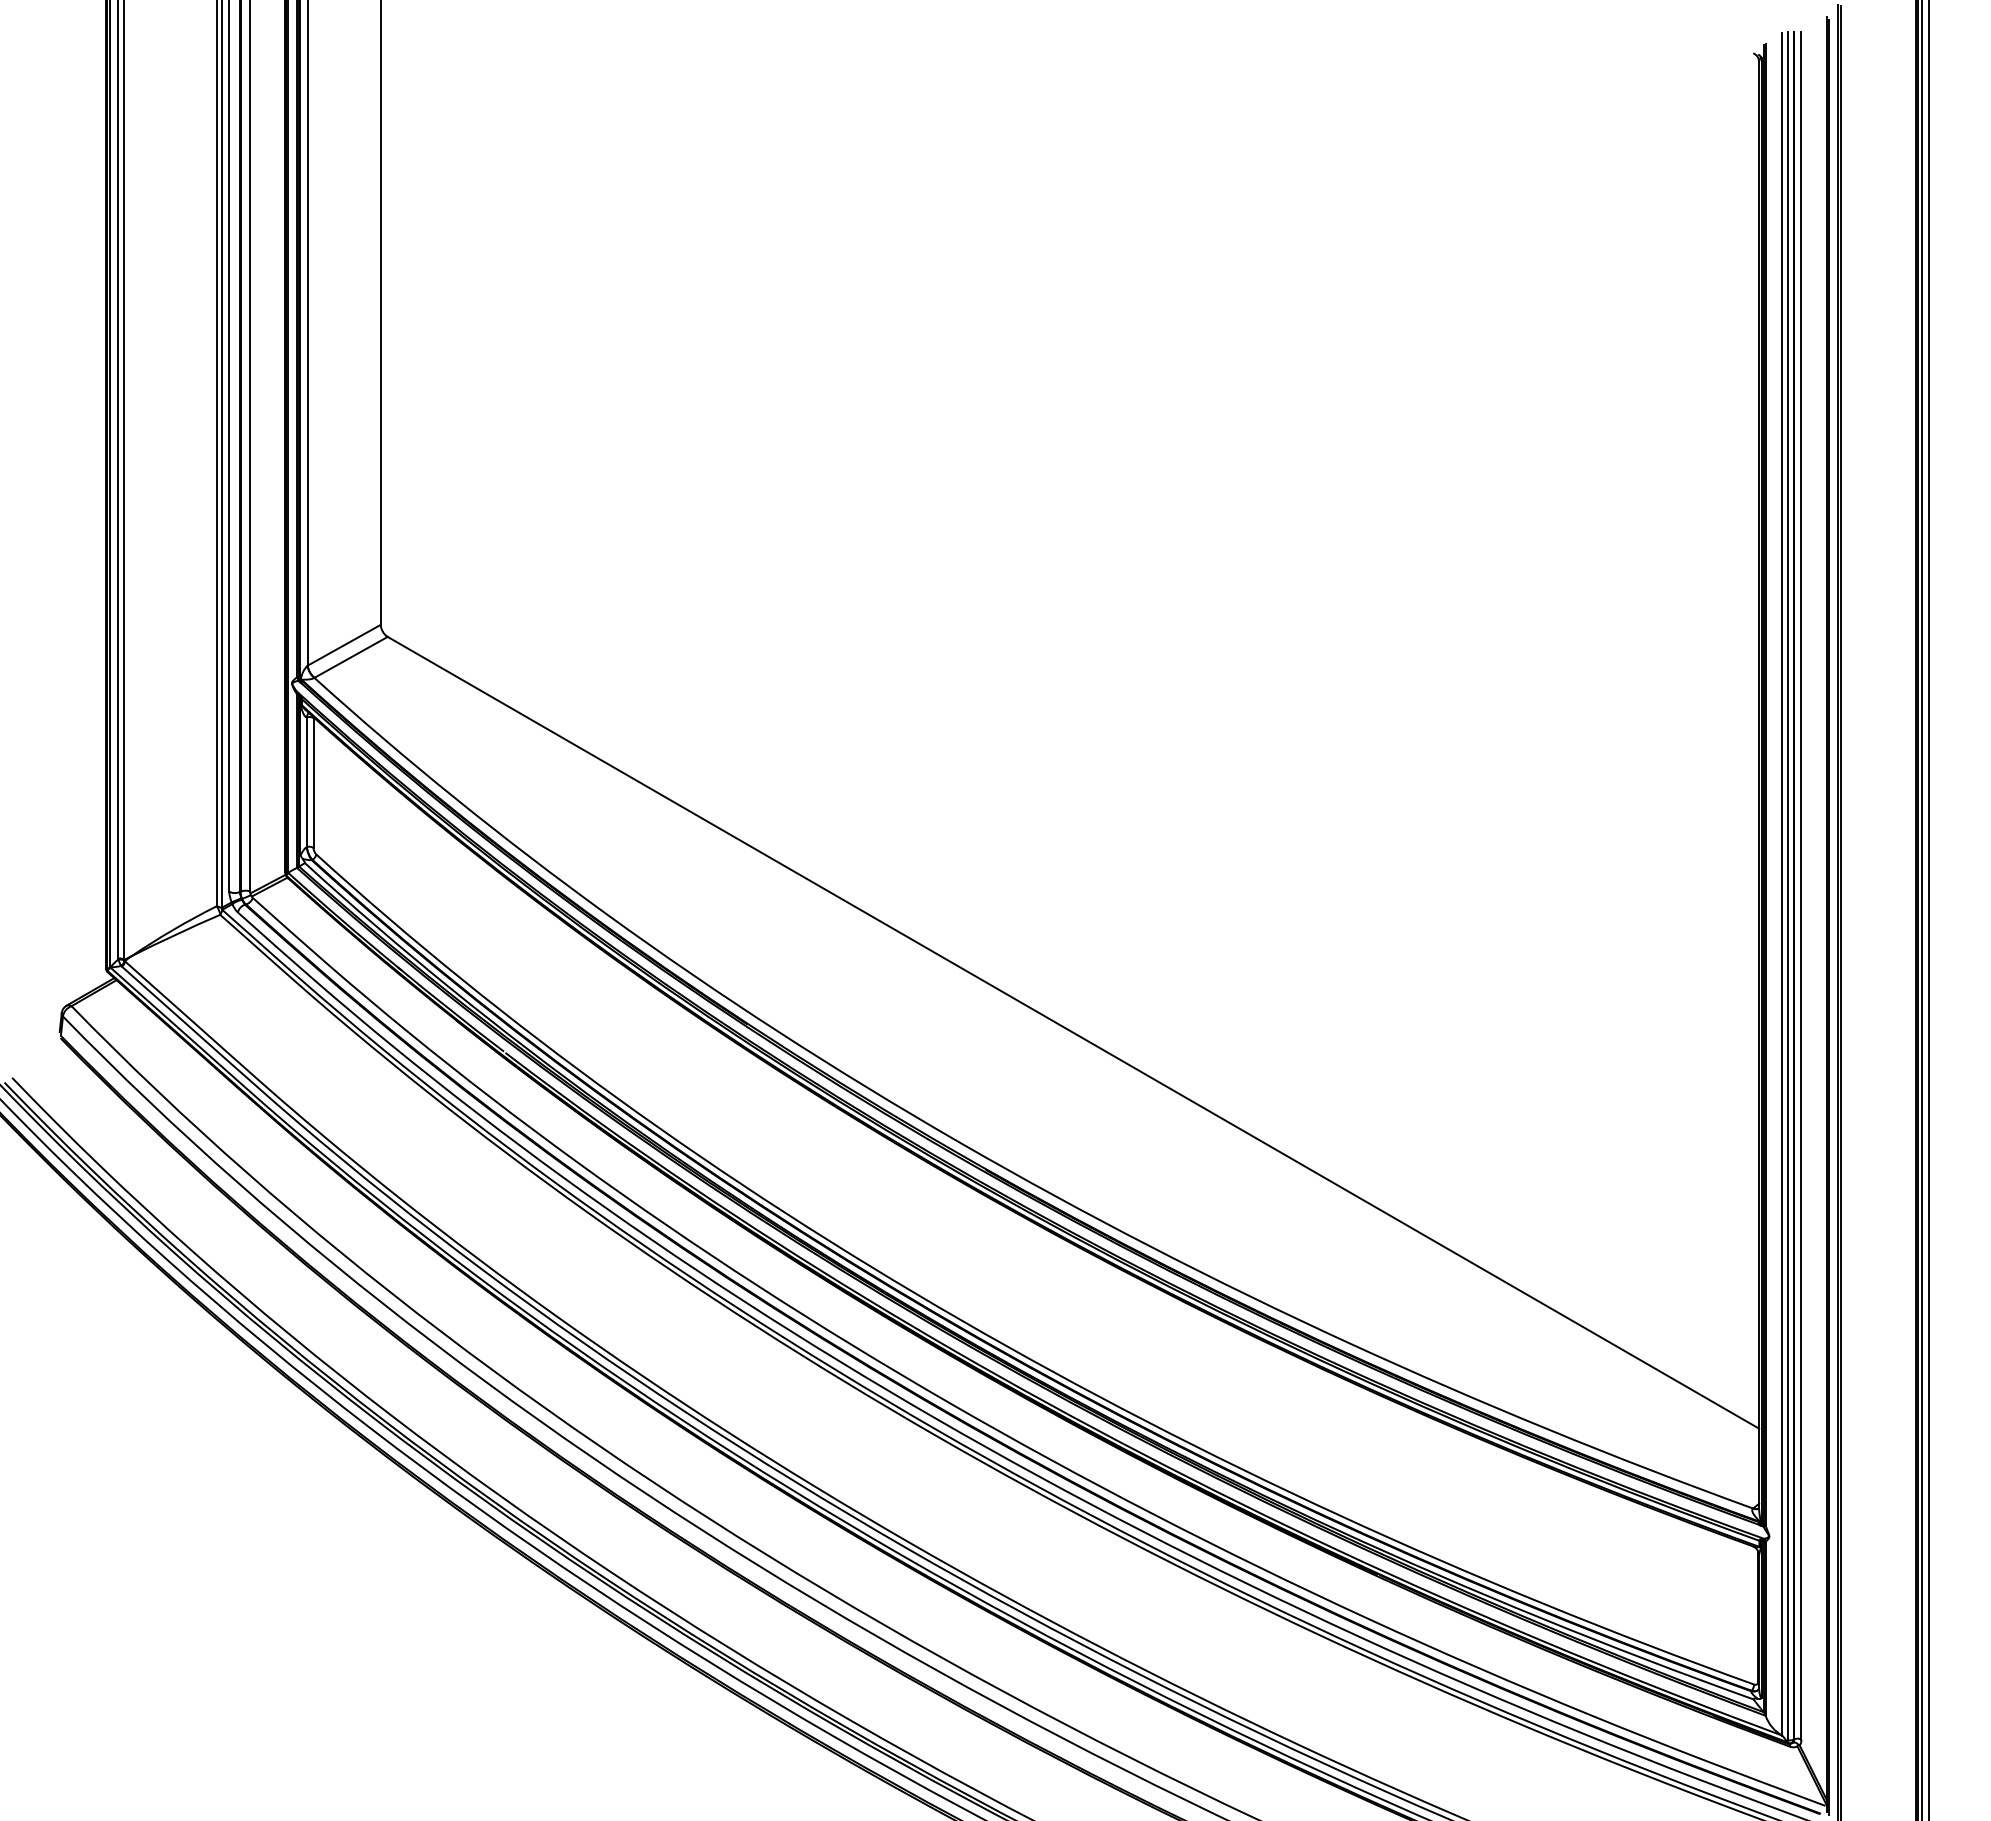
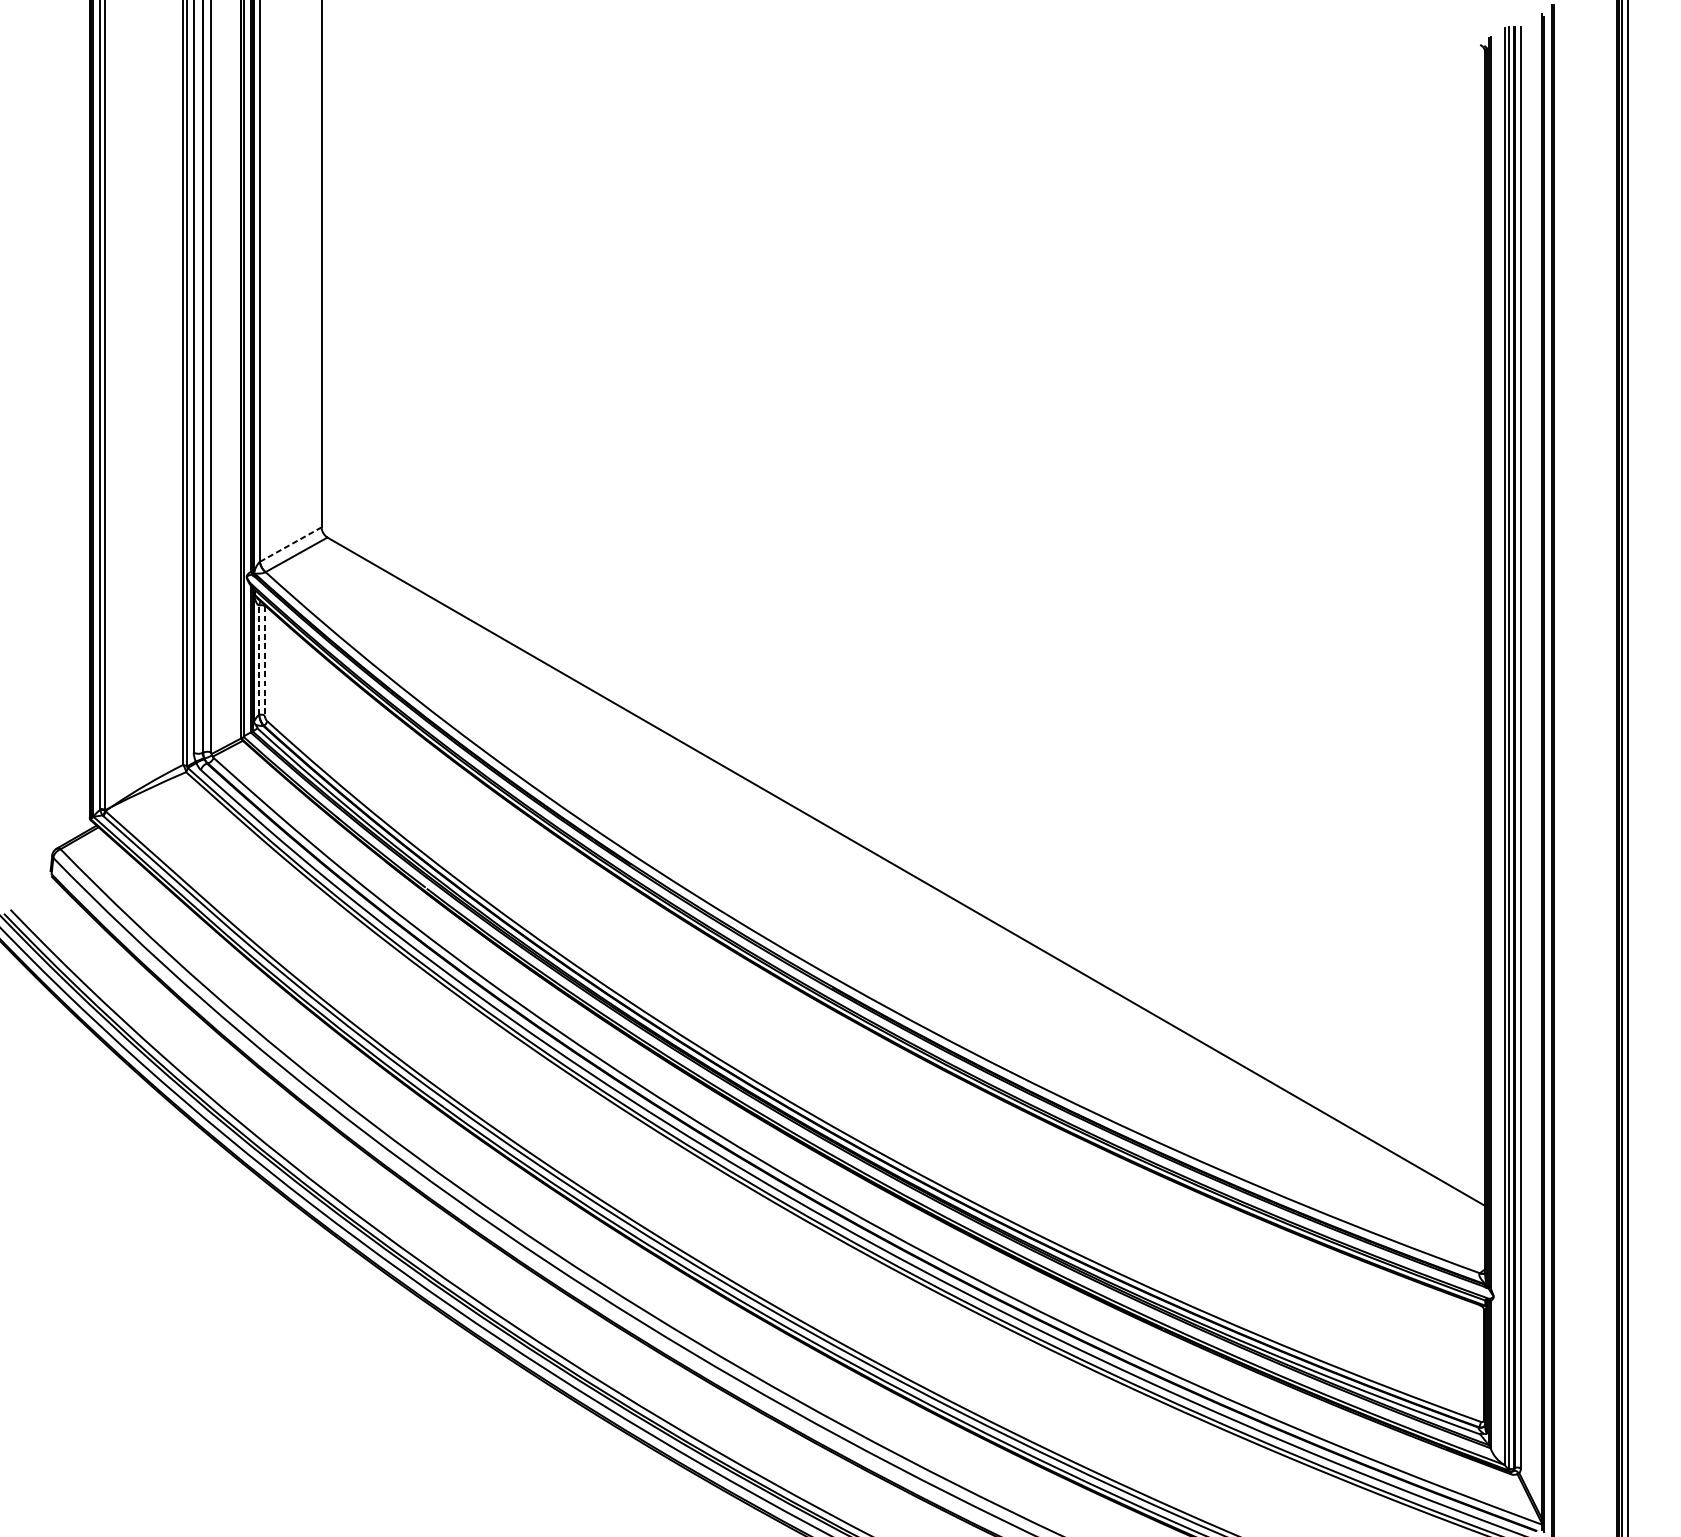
line: (344, 645) -> (290, 544), solid -> dashed
line: (307, 782) -> (259, 660), solid -> dashed
line: (313, 783) -> (264, 661), solid -> dashed

